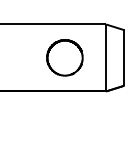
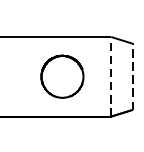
line: (106, 57) -> (111, 76), solid -> dashed
line: (124, 57) -> (133, 76), solid -> dashed

